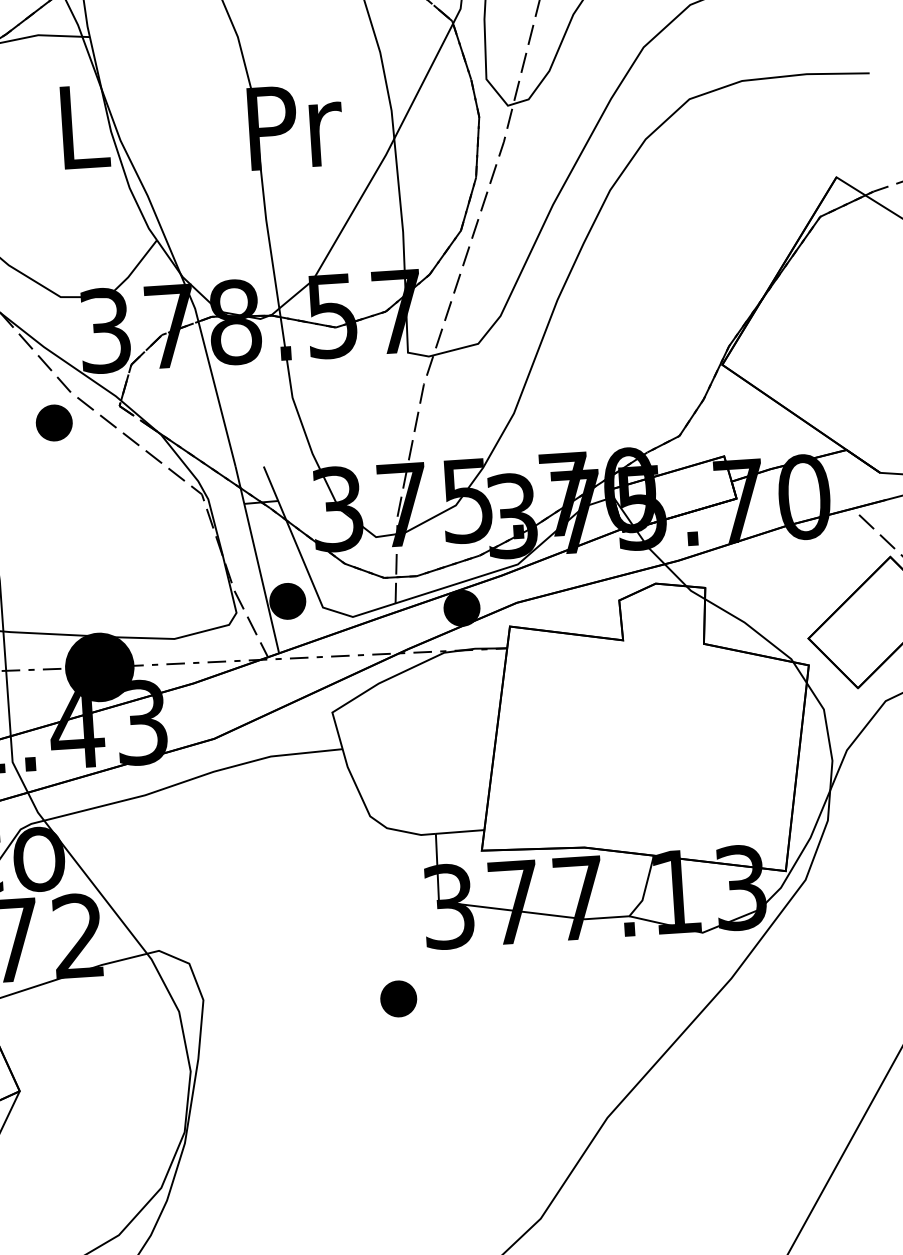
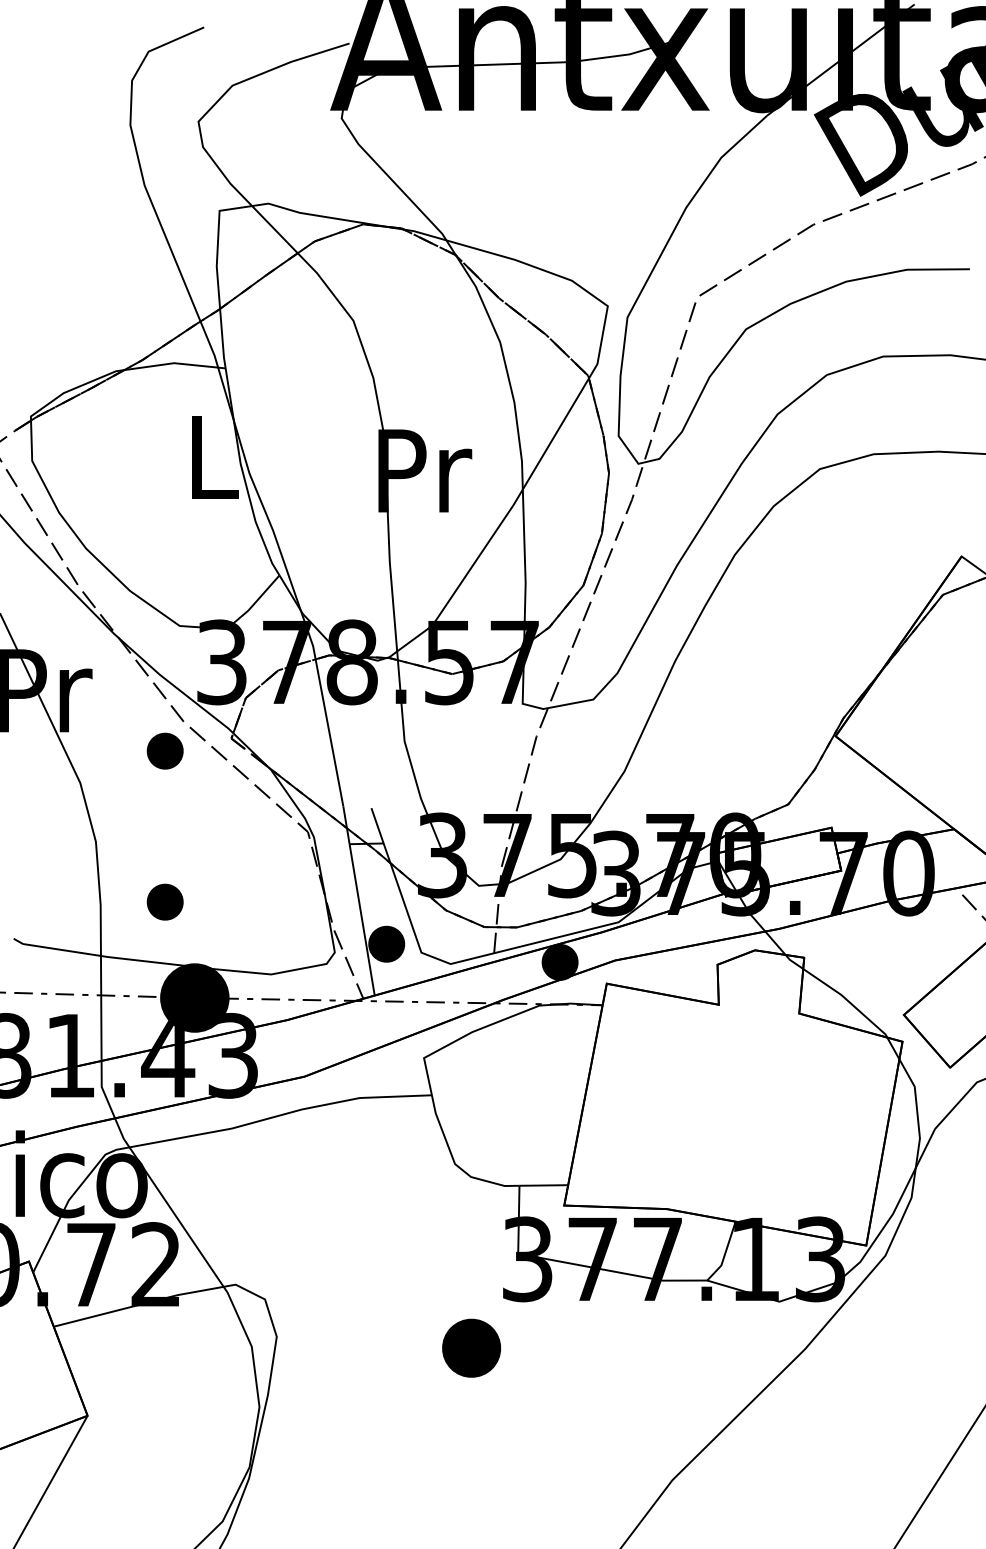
part: (63, 573) -> (164, 901), added
part: (398, 998) -> (471, 1347), size x1.6

